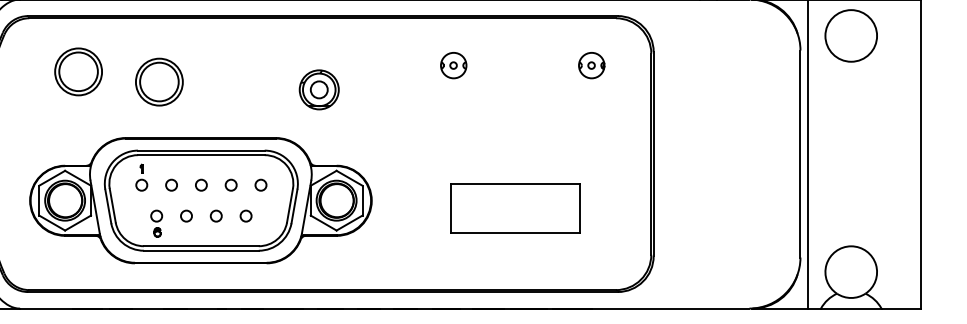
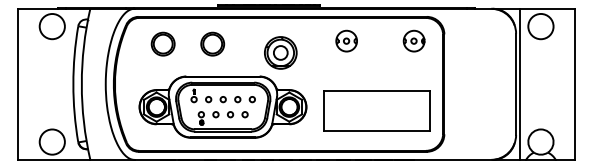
part: (453, 64) -> (346, 40), size x1.67
part: (590, 64) -> (413, 40), size x1.67
part: (158, 80) -> (212, 43), moved
part: (318, 88) -> (280, 52), size x1.67
part: (514, 207) -> (376, 110), size x1.67

